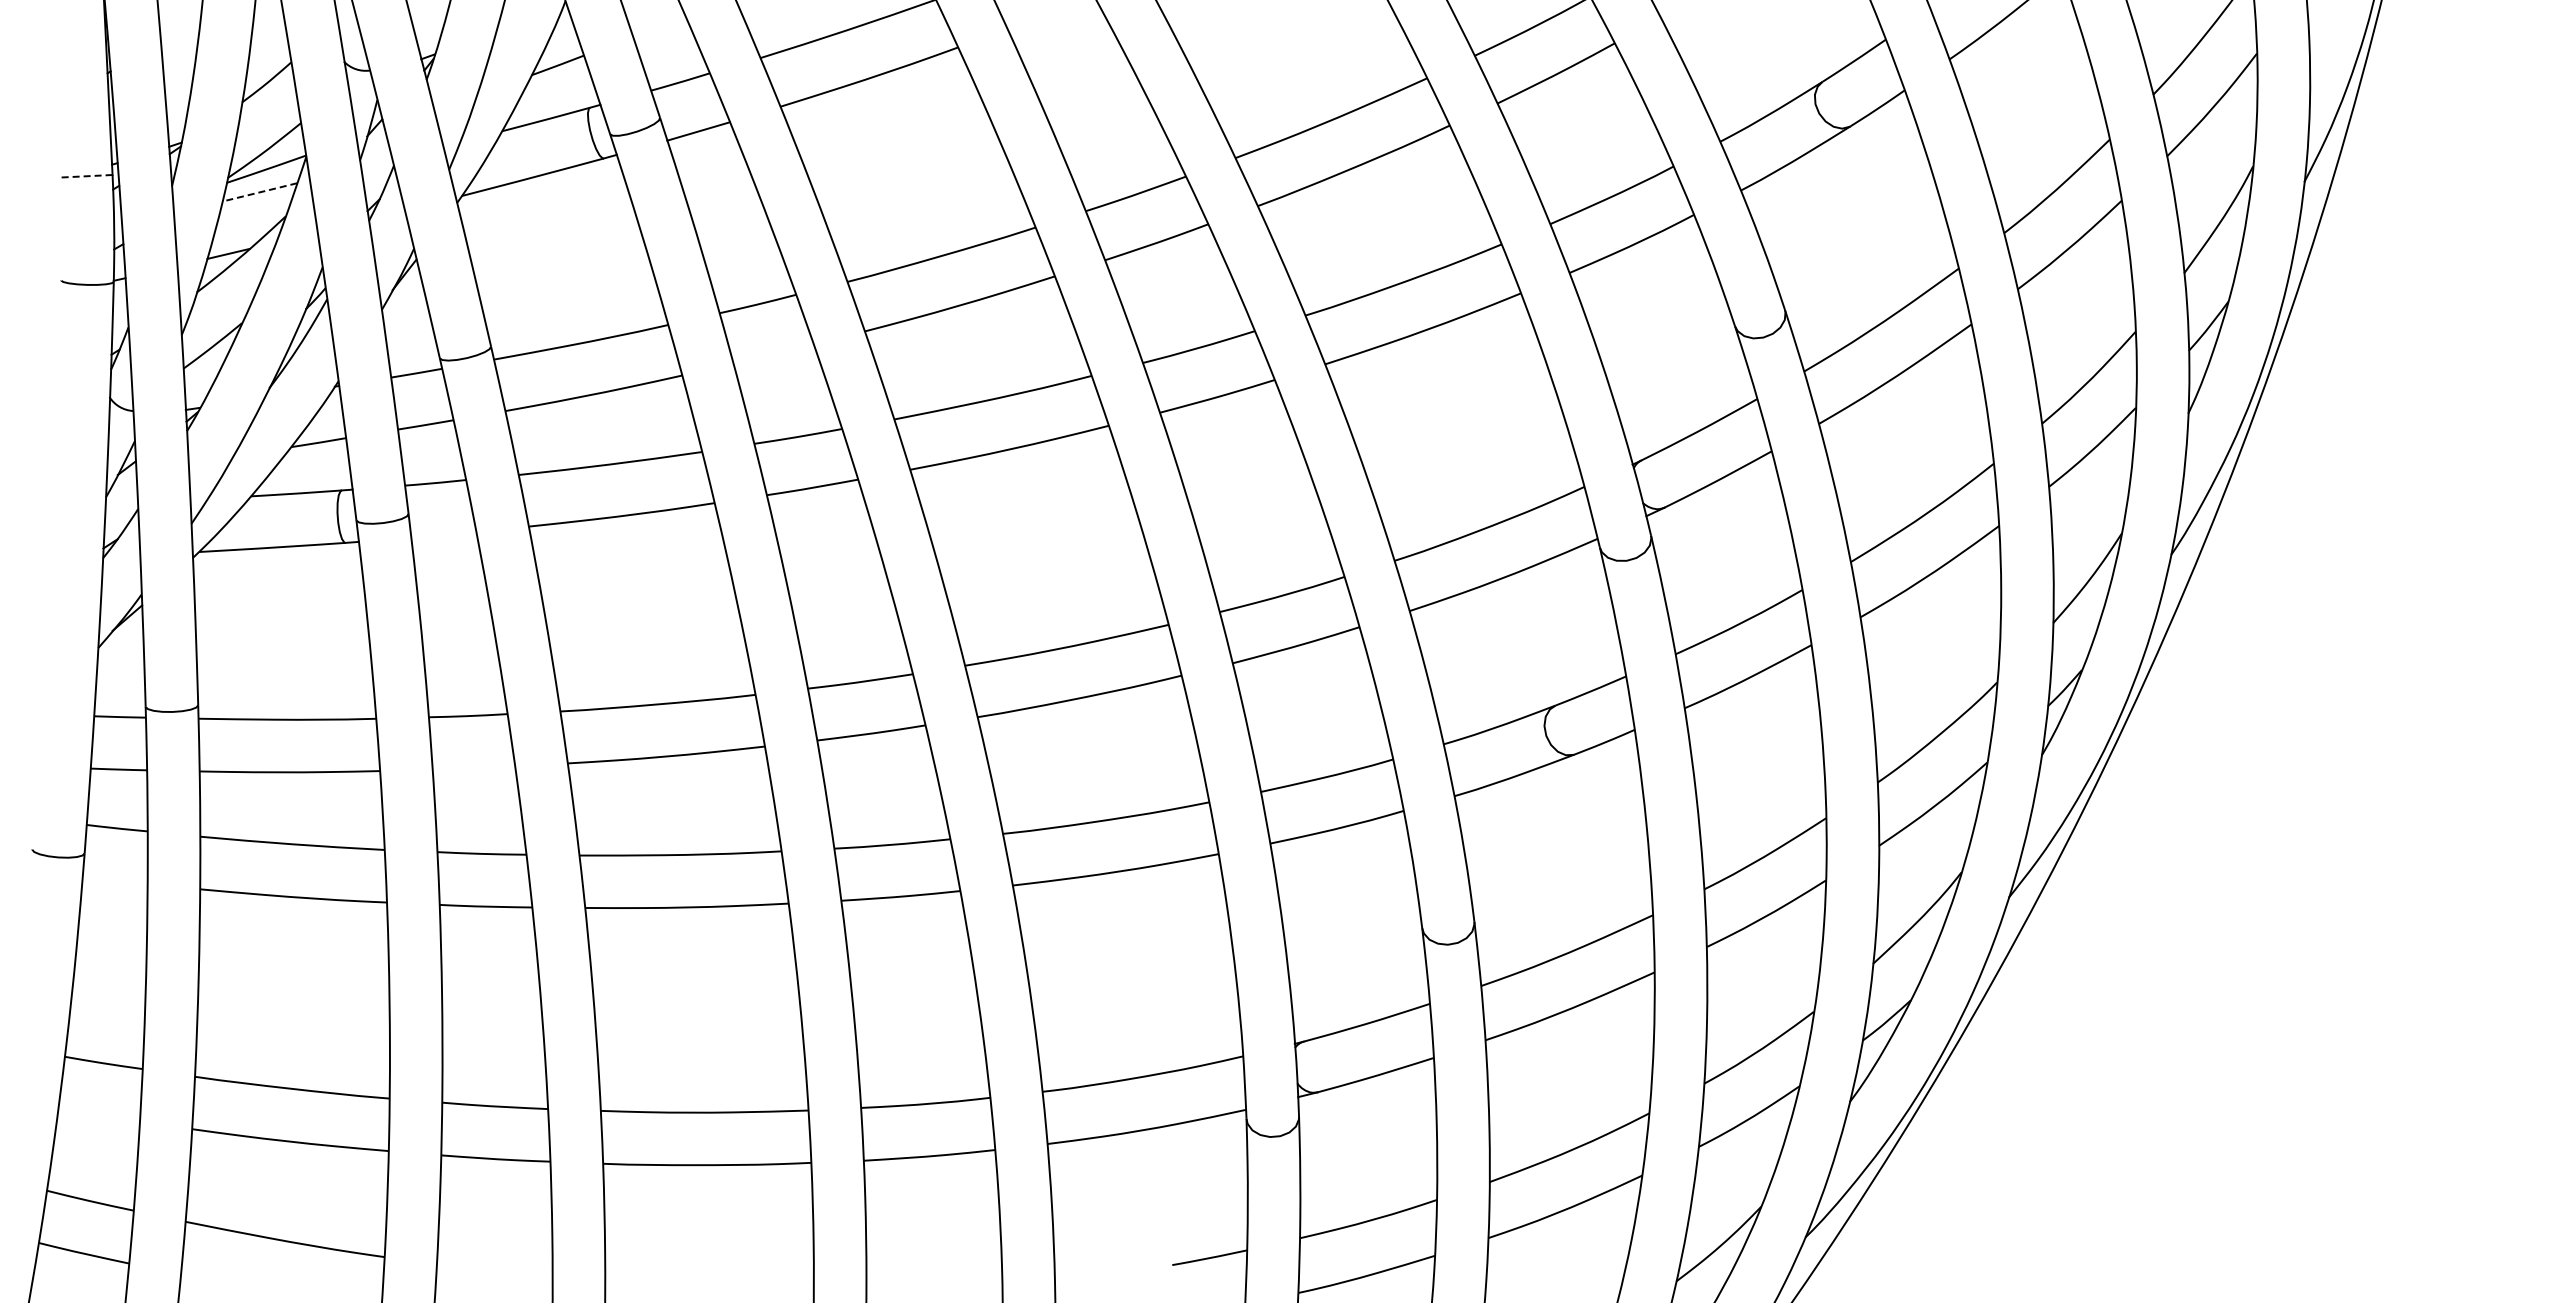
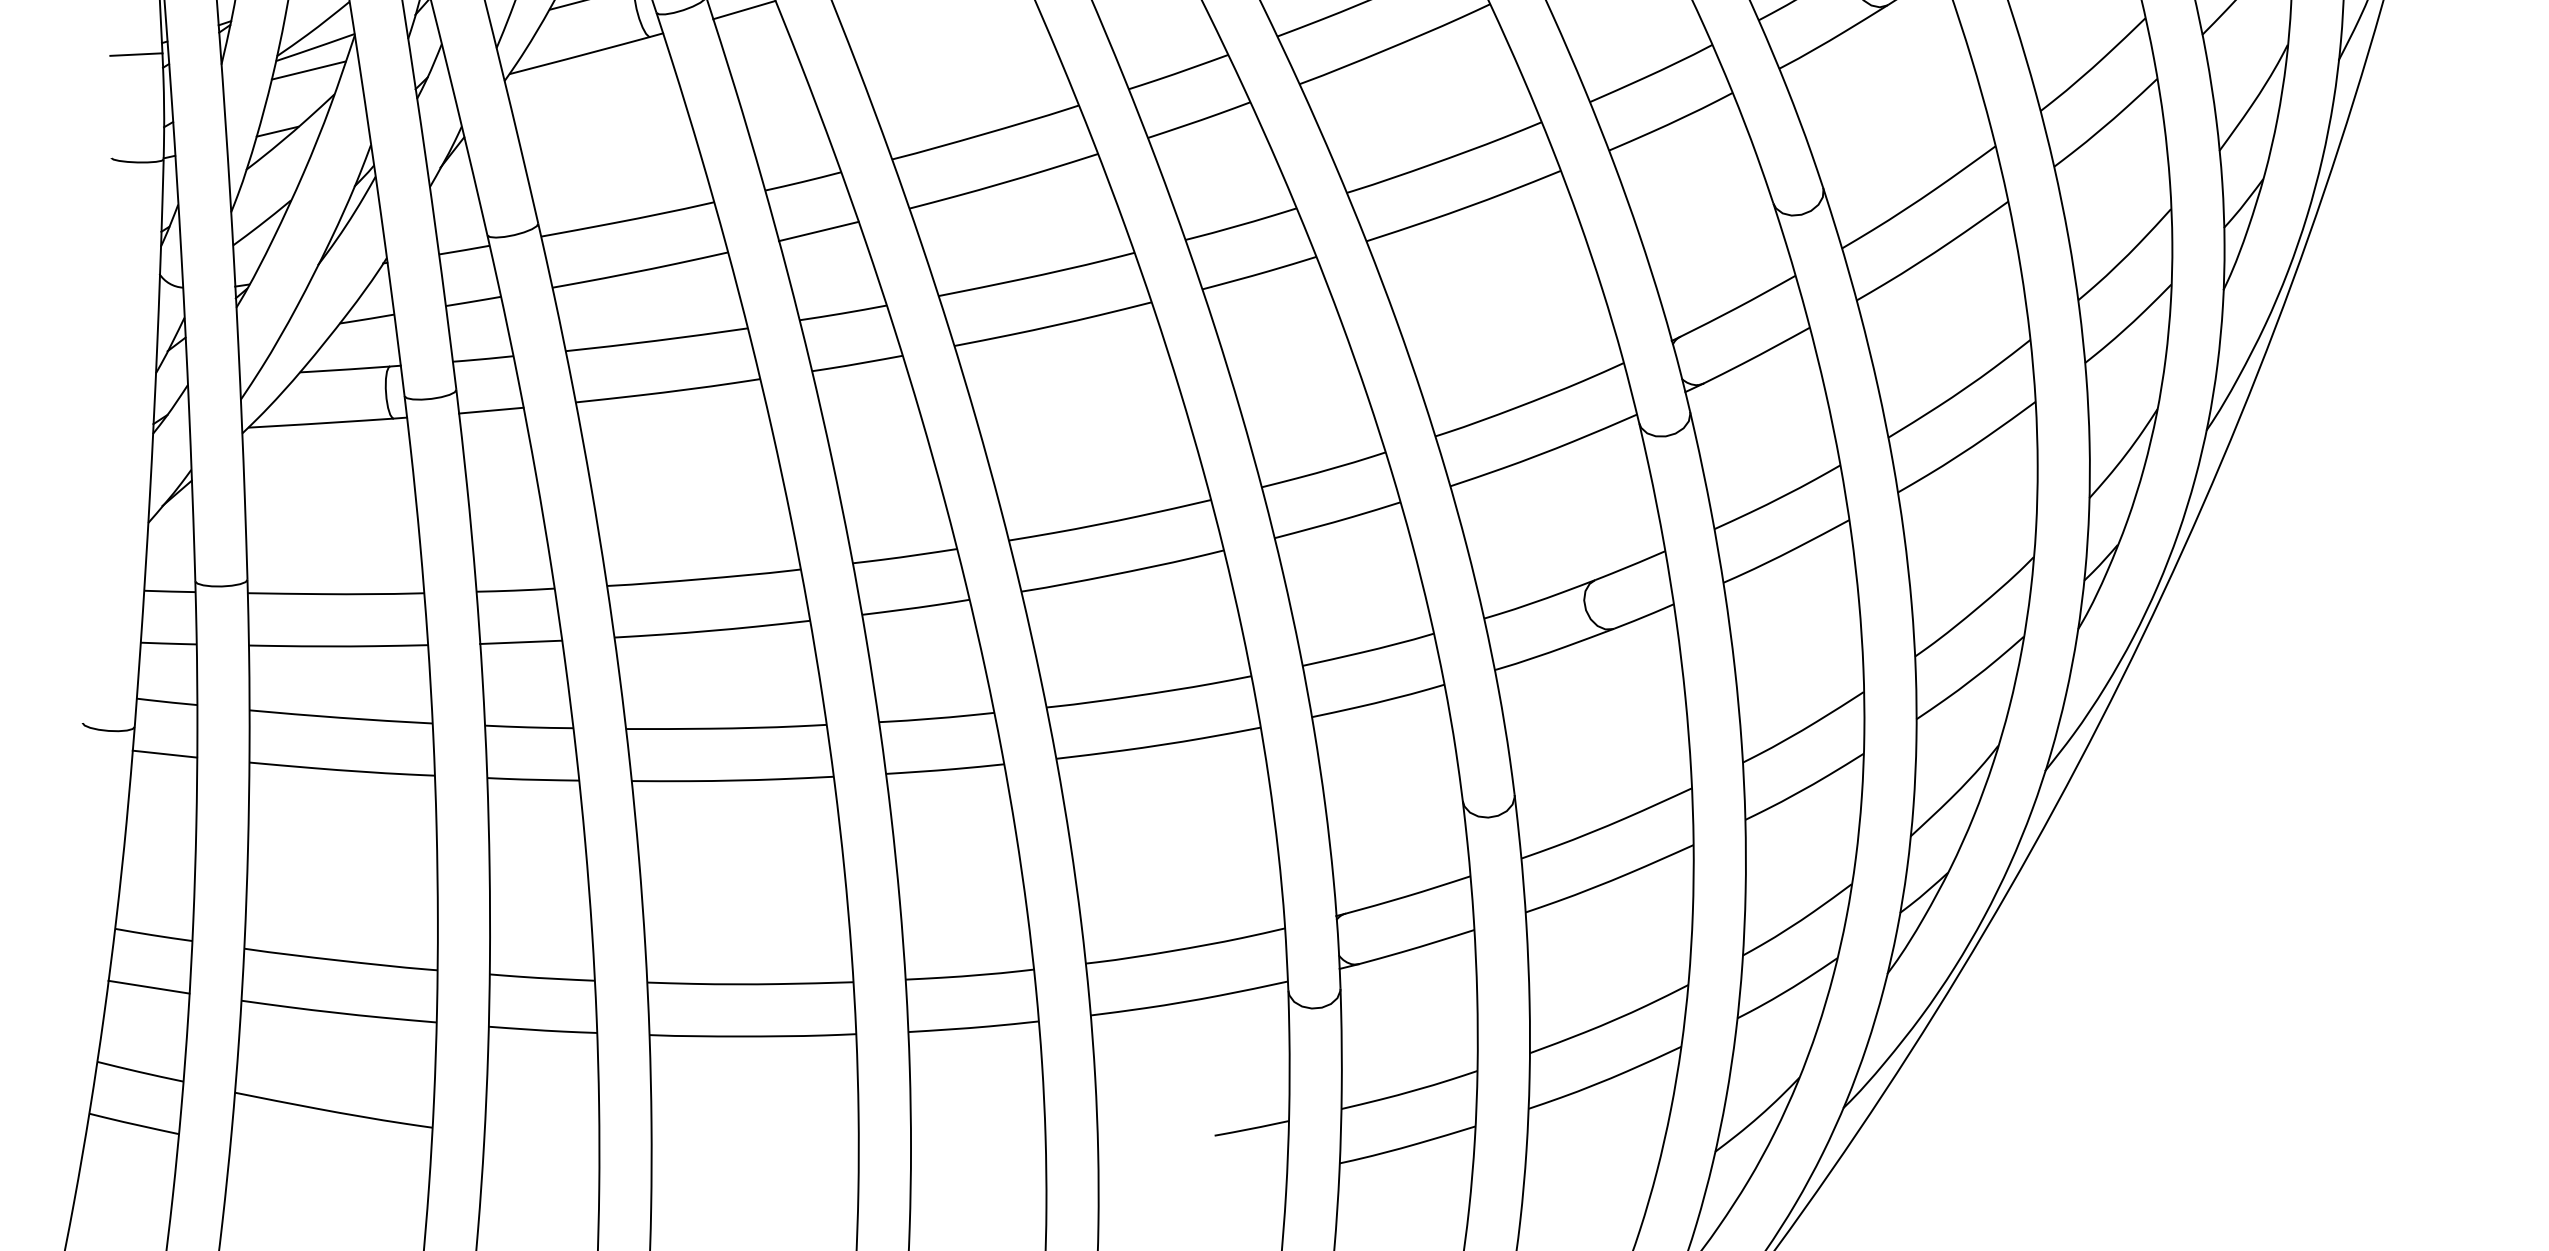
line: (85, 176) -> (135, 54), dashed -> solid
line: (259, 192) -> (308, 70), dashed -> solid
line: (773, 354) -> (818, 231), added
line: (443, 534) -> (491, 410), added
line: (473, 767) -> (520, 641), added
line: (114, 880) -> (164, 753), added
line: (98, 1115) -> (148, 987), added

